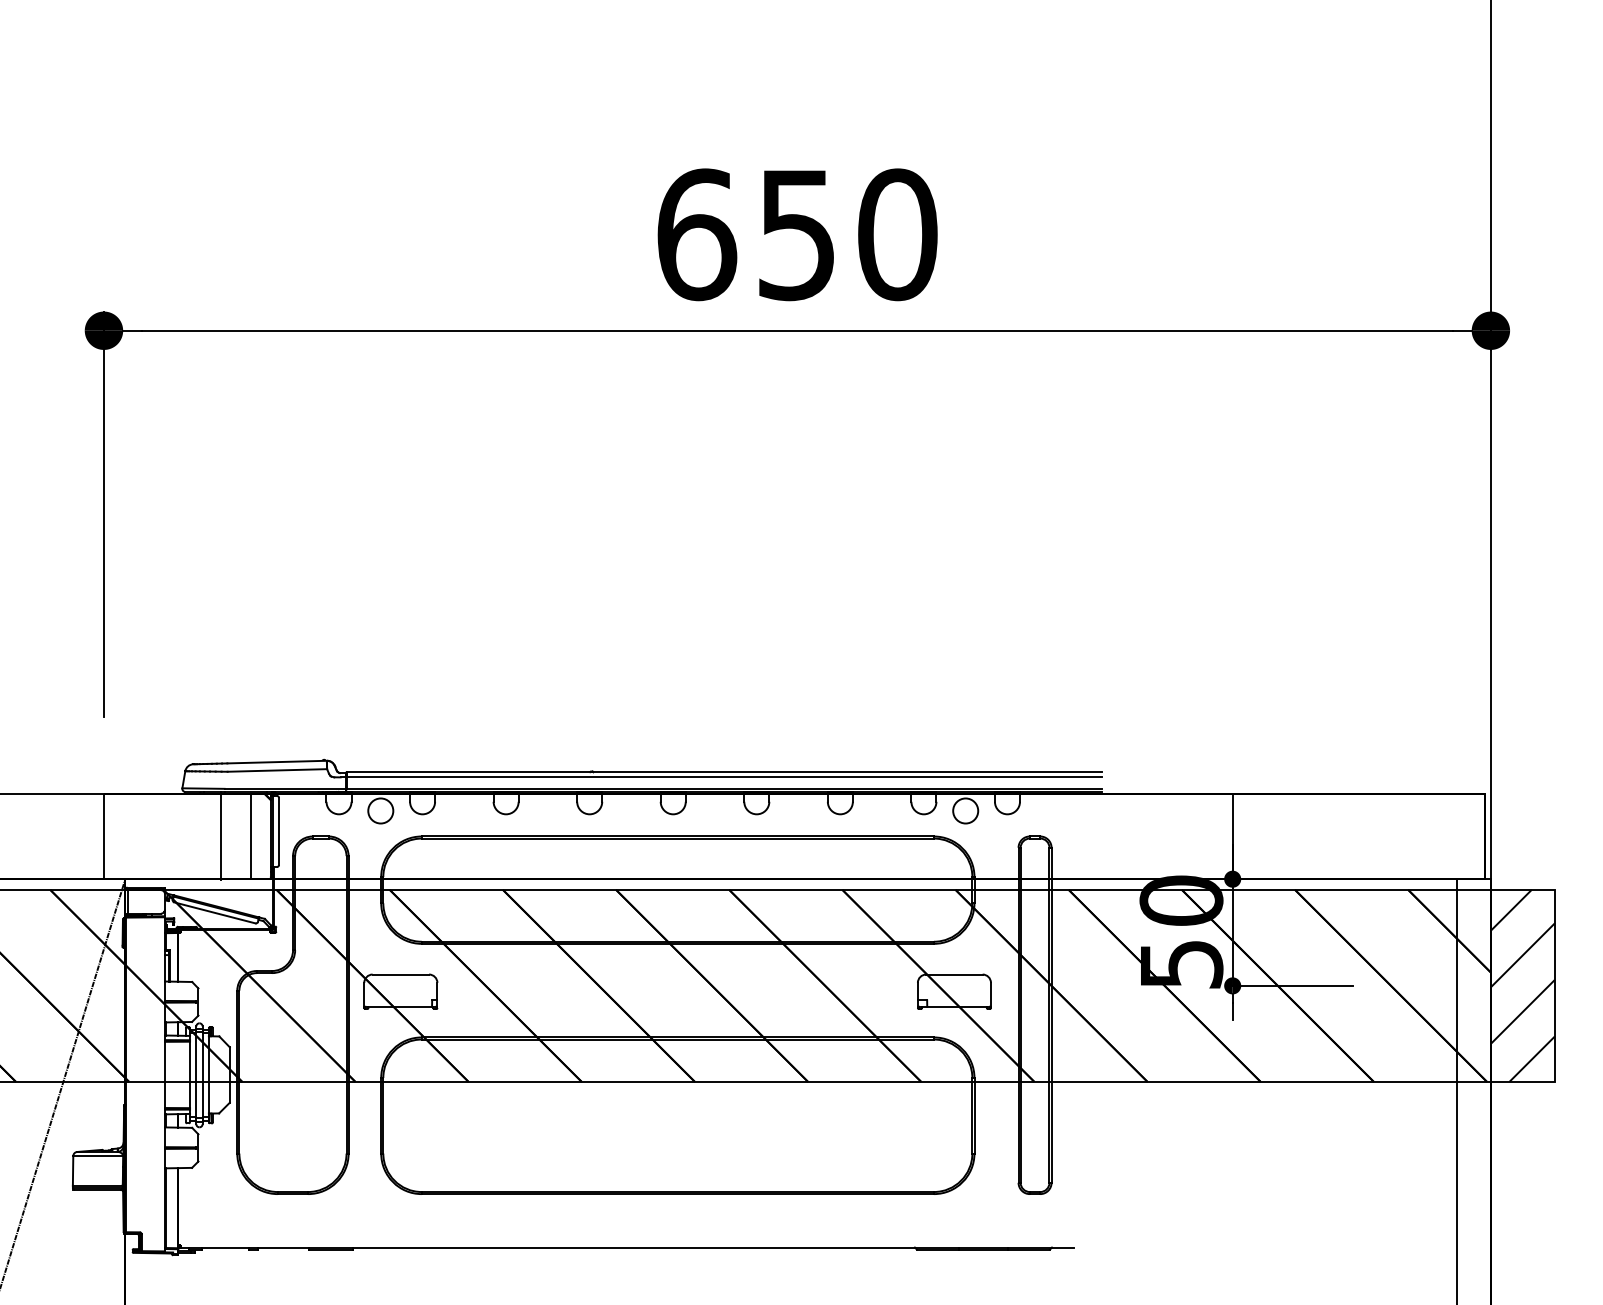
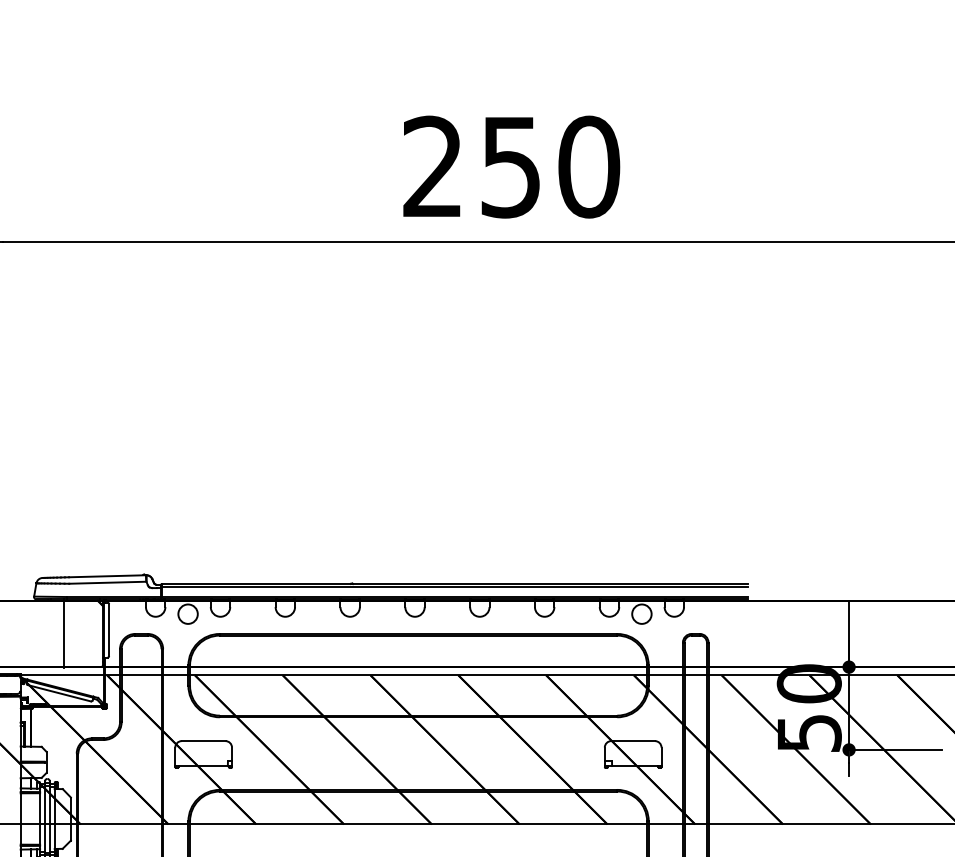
text: (697, 234) -> (433, 166), 650 -> 250
line: (251, 836) -> (87, 633), removed

